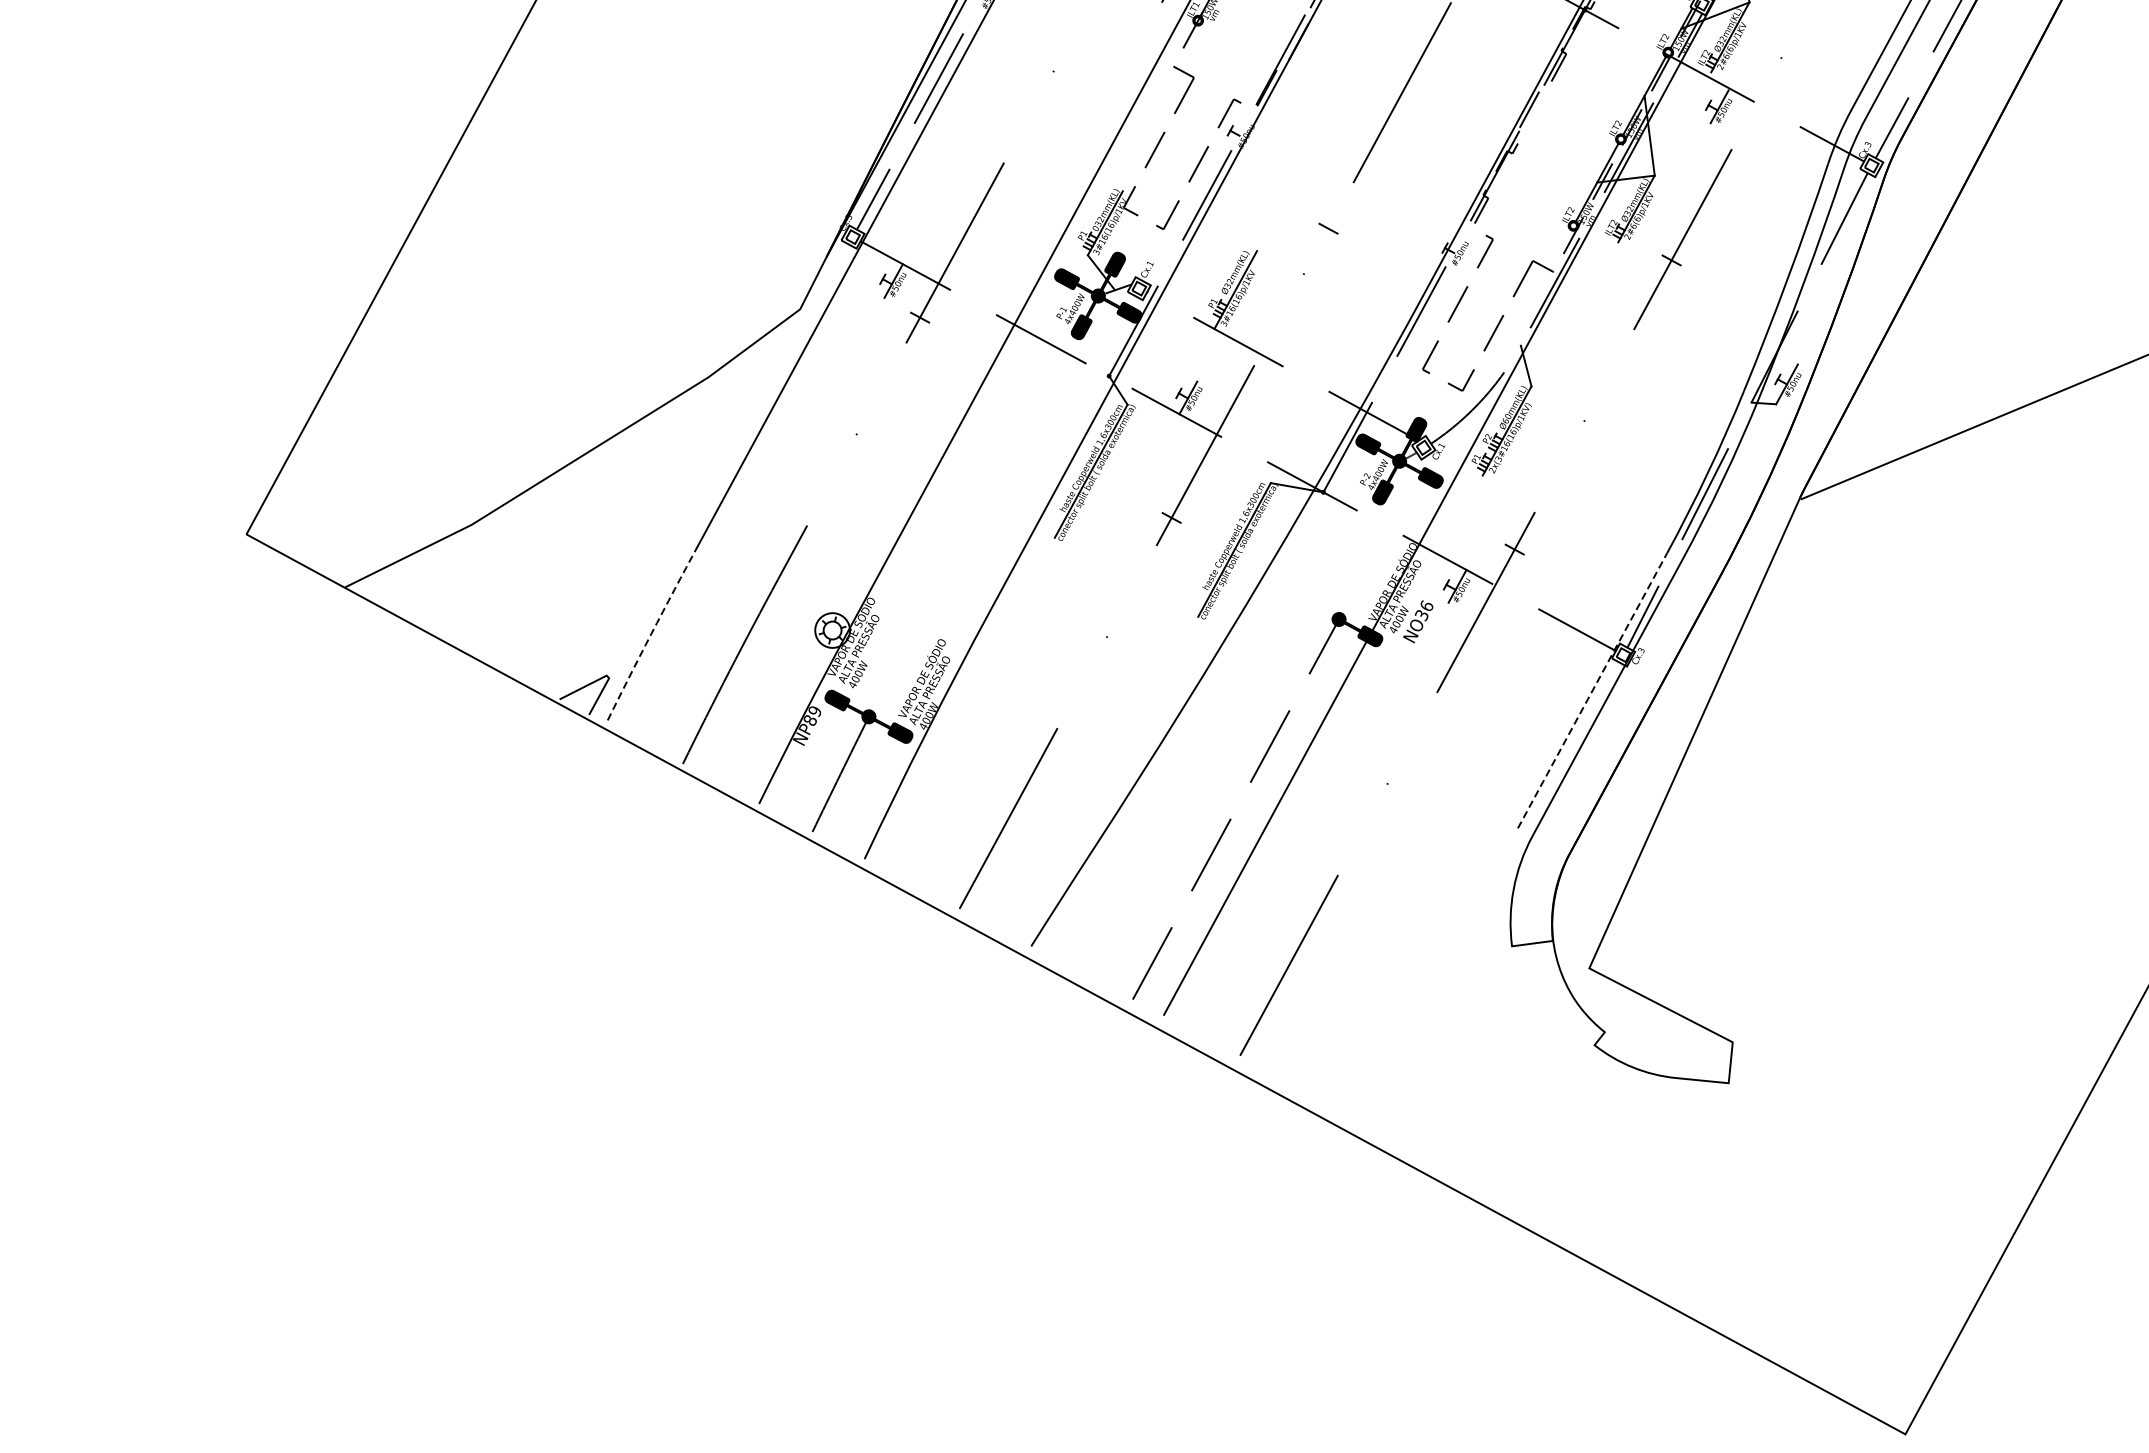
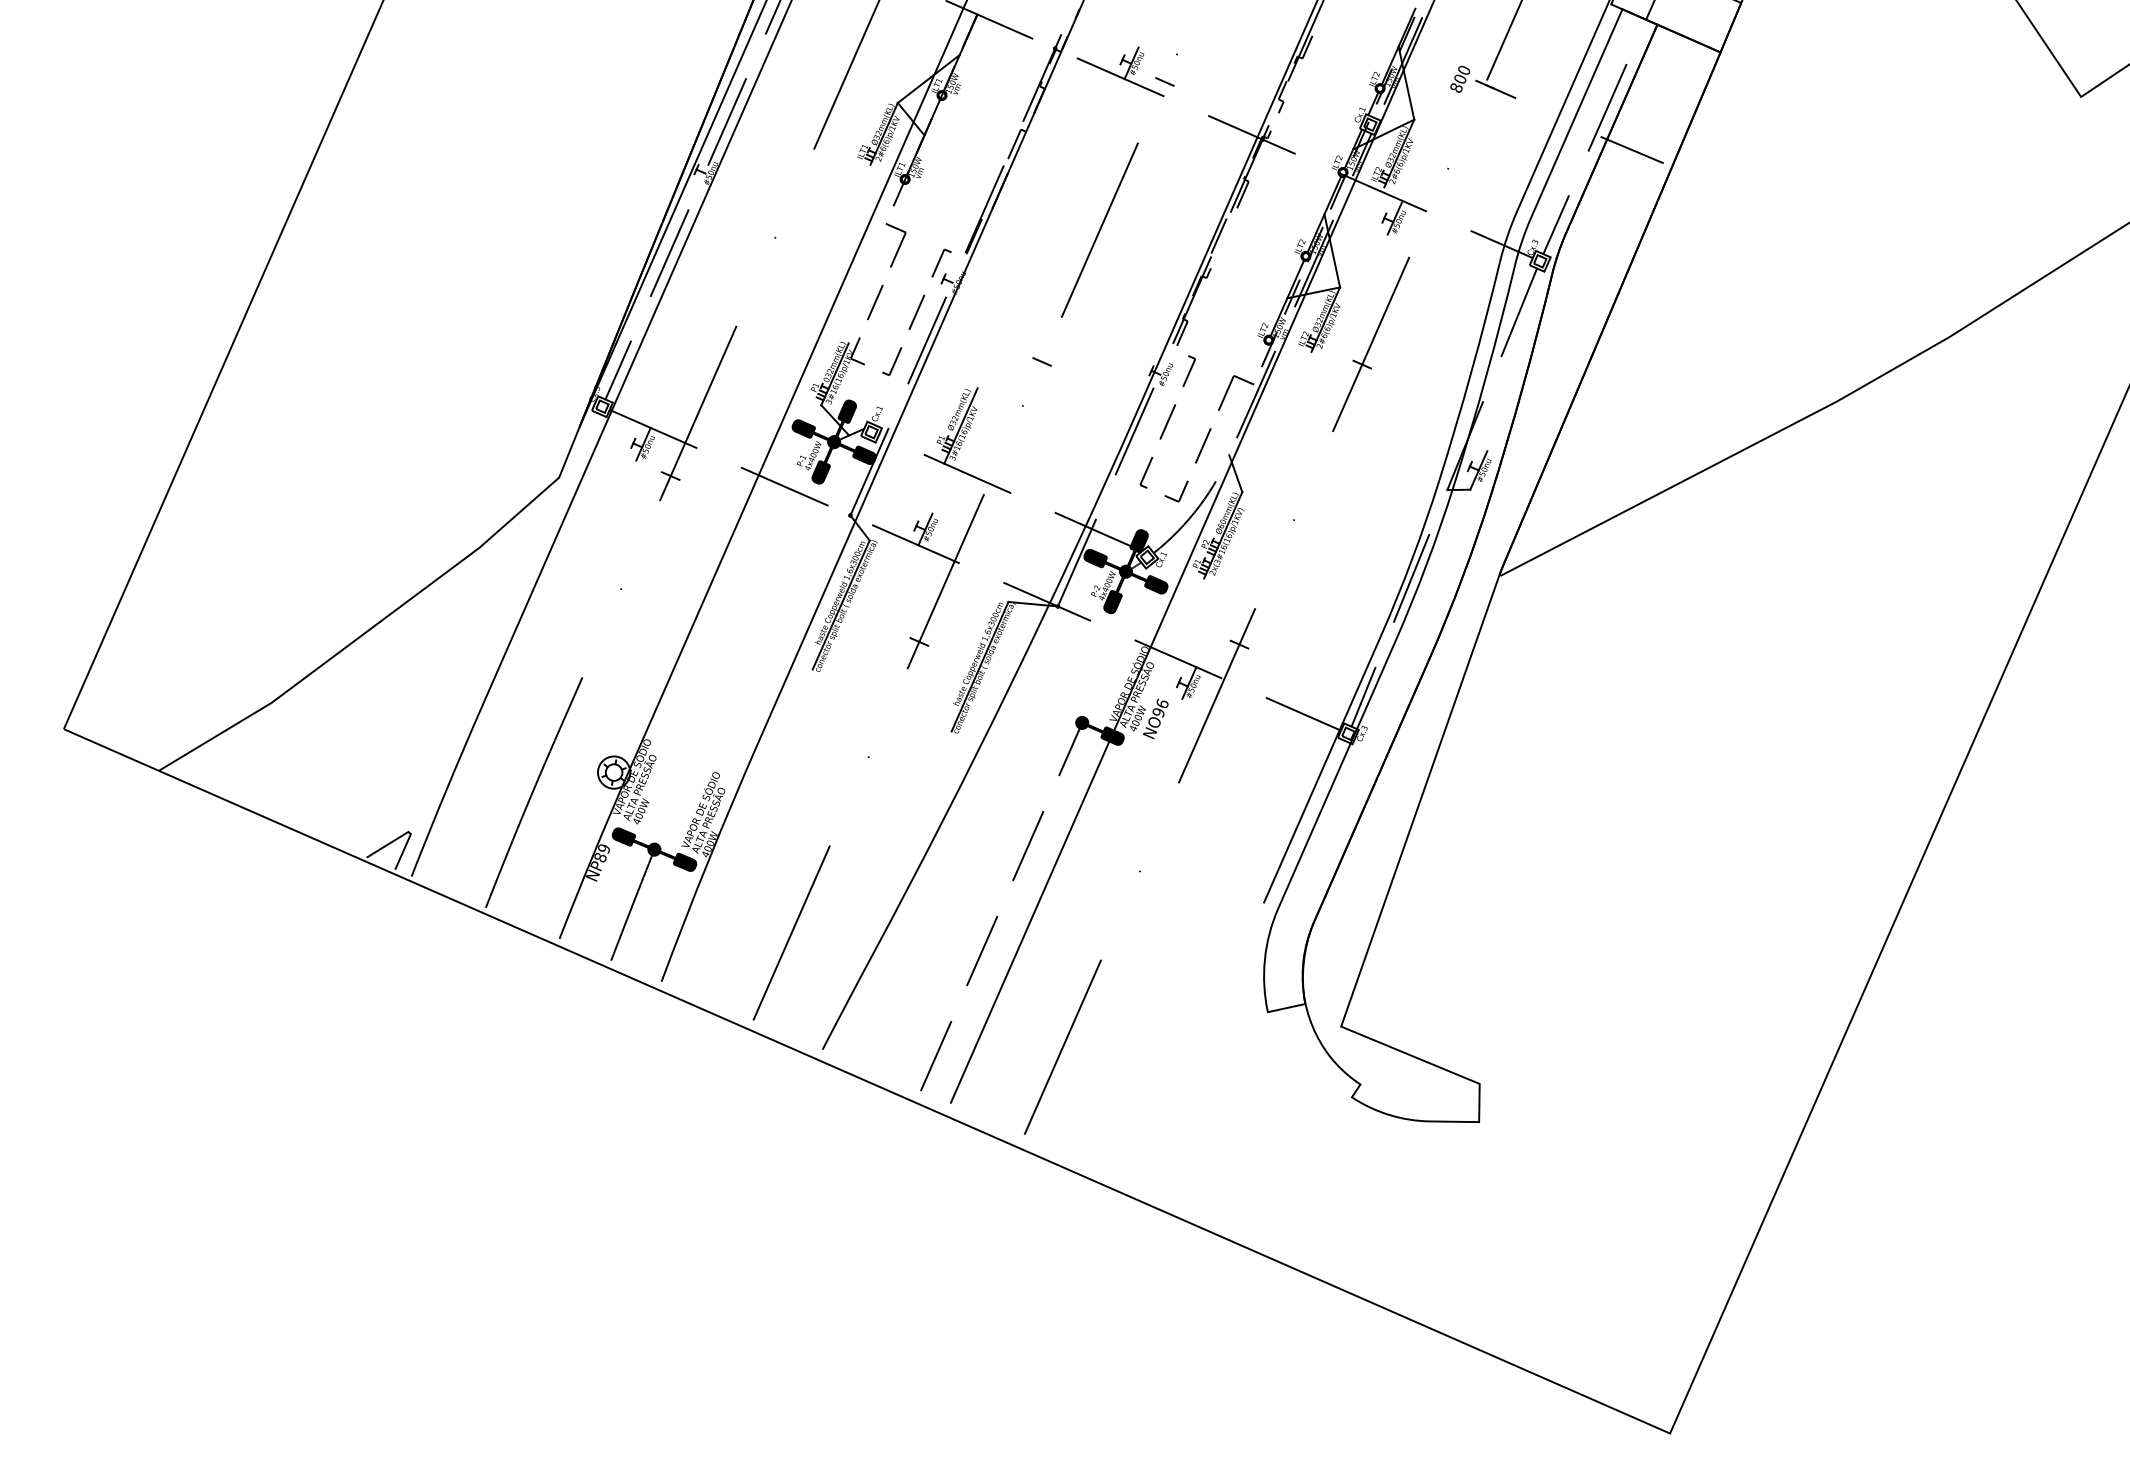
line: (1979, 53) -> (1631, 149), added
text: (1421, 615) -> (1158, 712), NO36 -> NO96
arc: (651, 634) -> (446, 790), dashed -> solid
line: (1592, 691) -> (1322, 769), dashed -> solid

